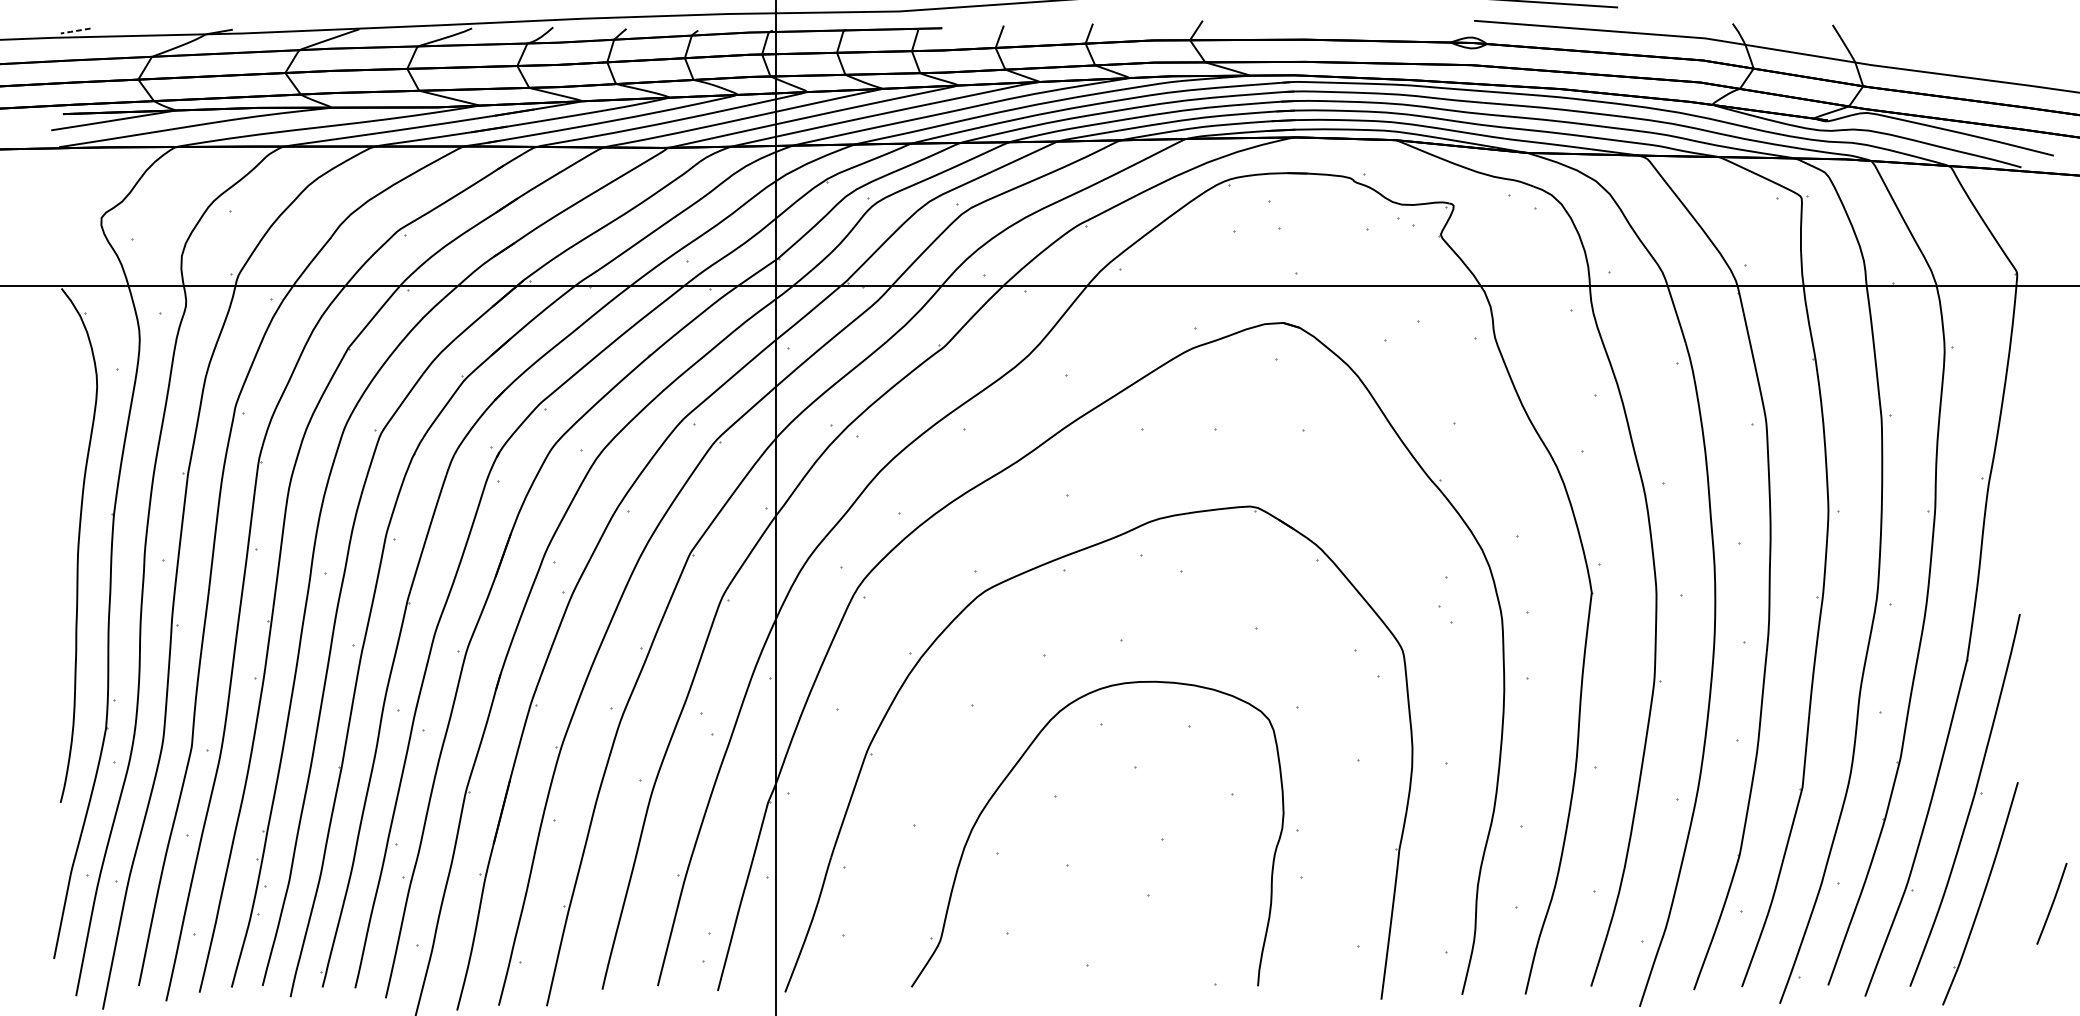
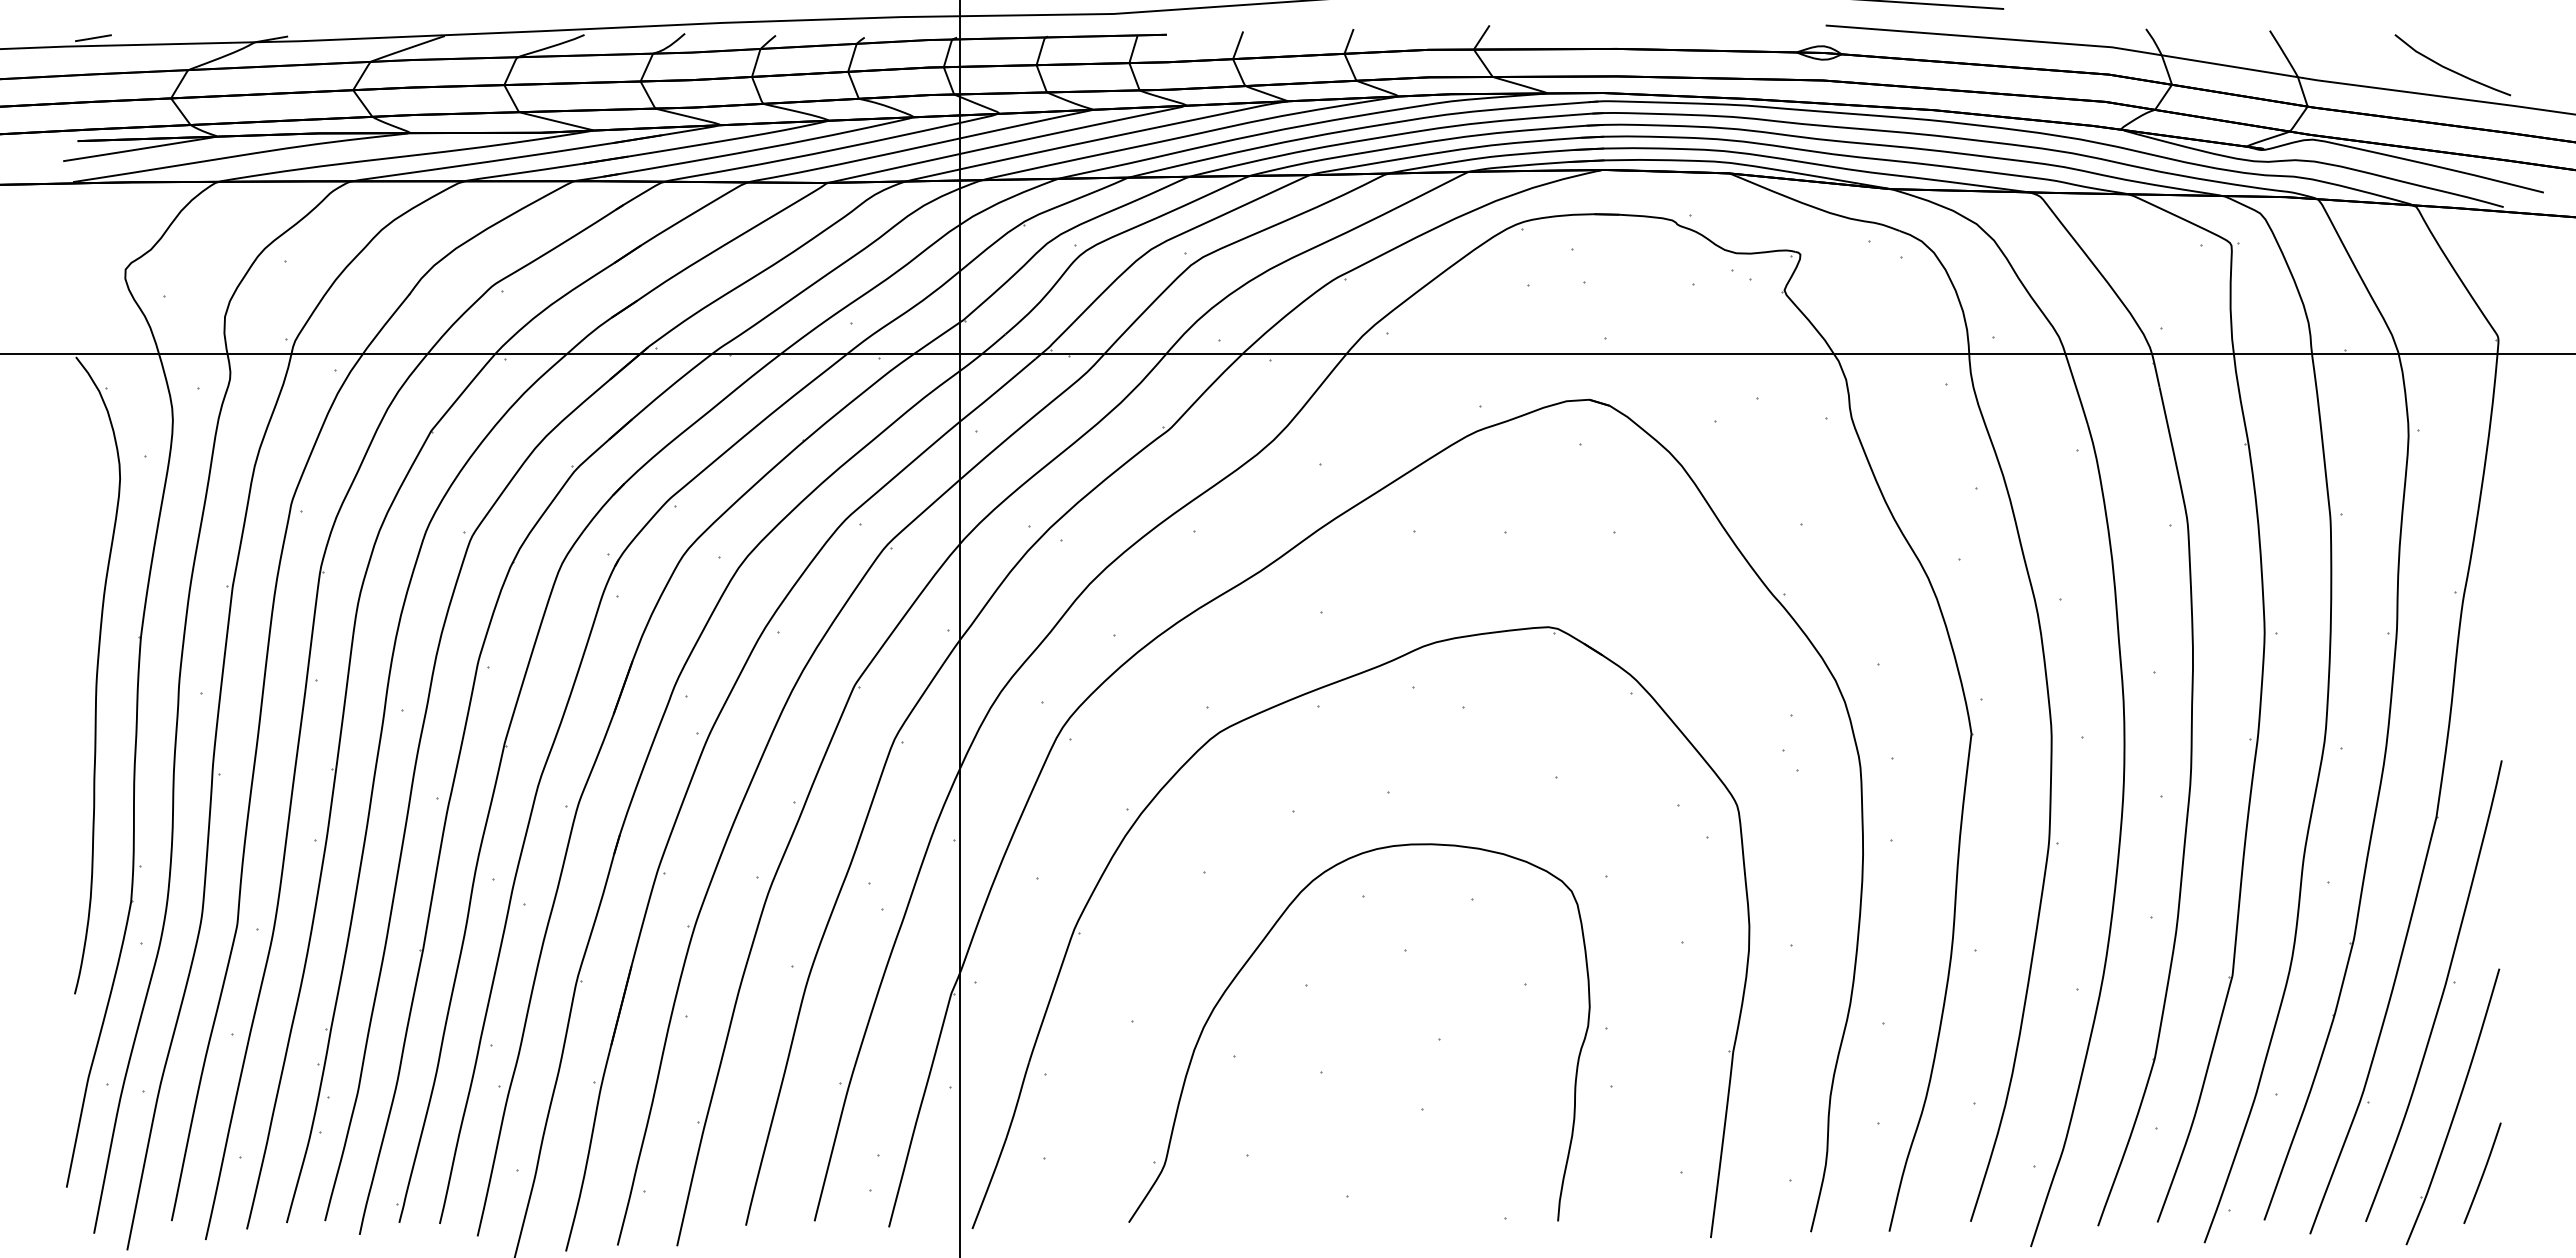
line: (74, 31) -> (92, 38), dashed -> solid
curve: (1979, 56) -> (2451, 69), added
line: (2051, 903) -> (2482, 1172), moved

